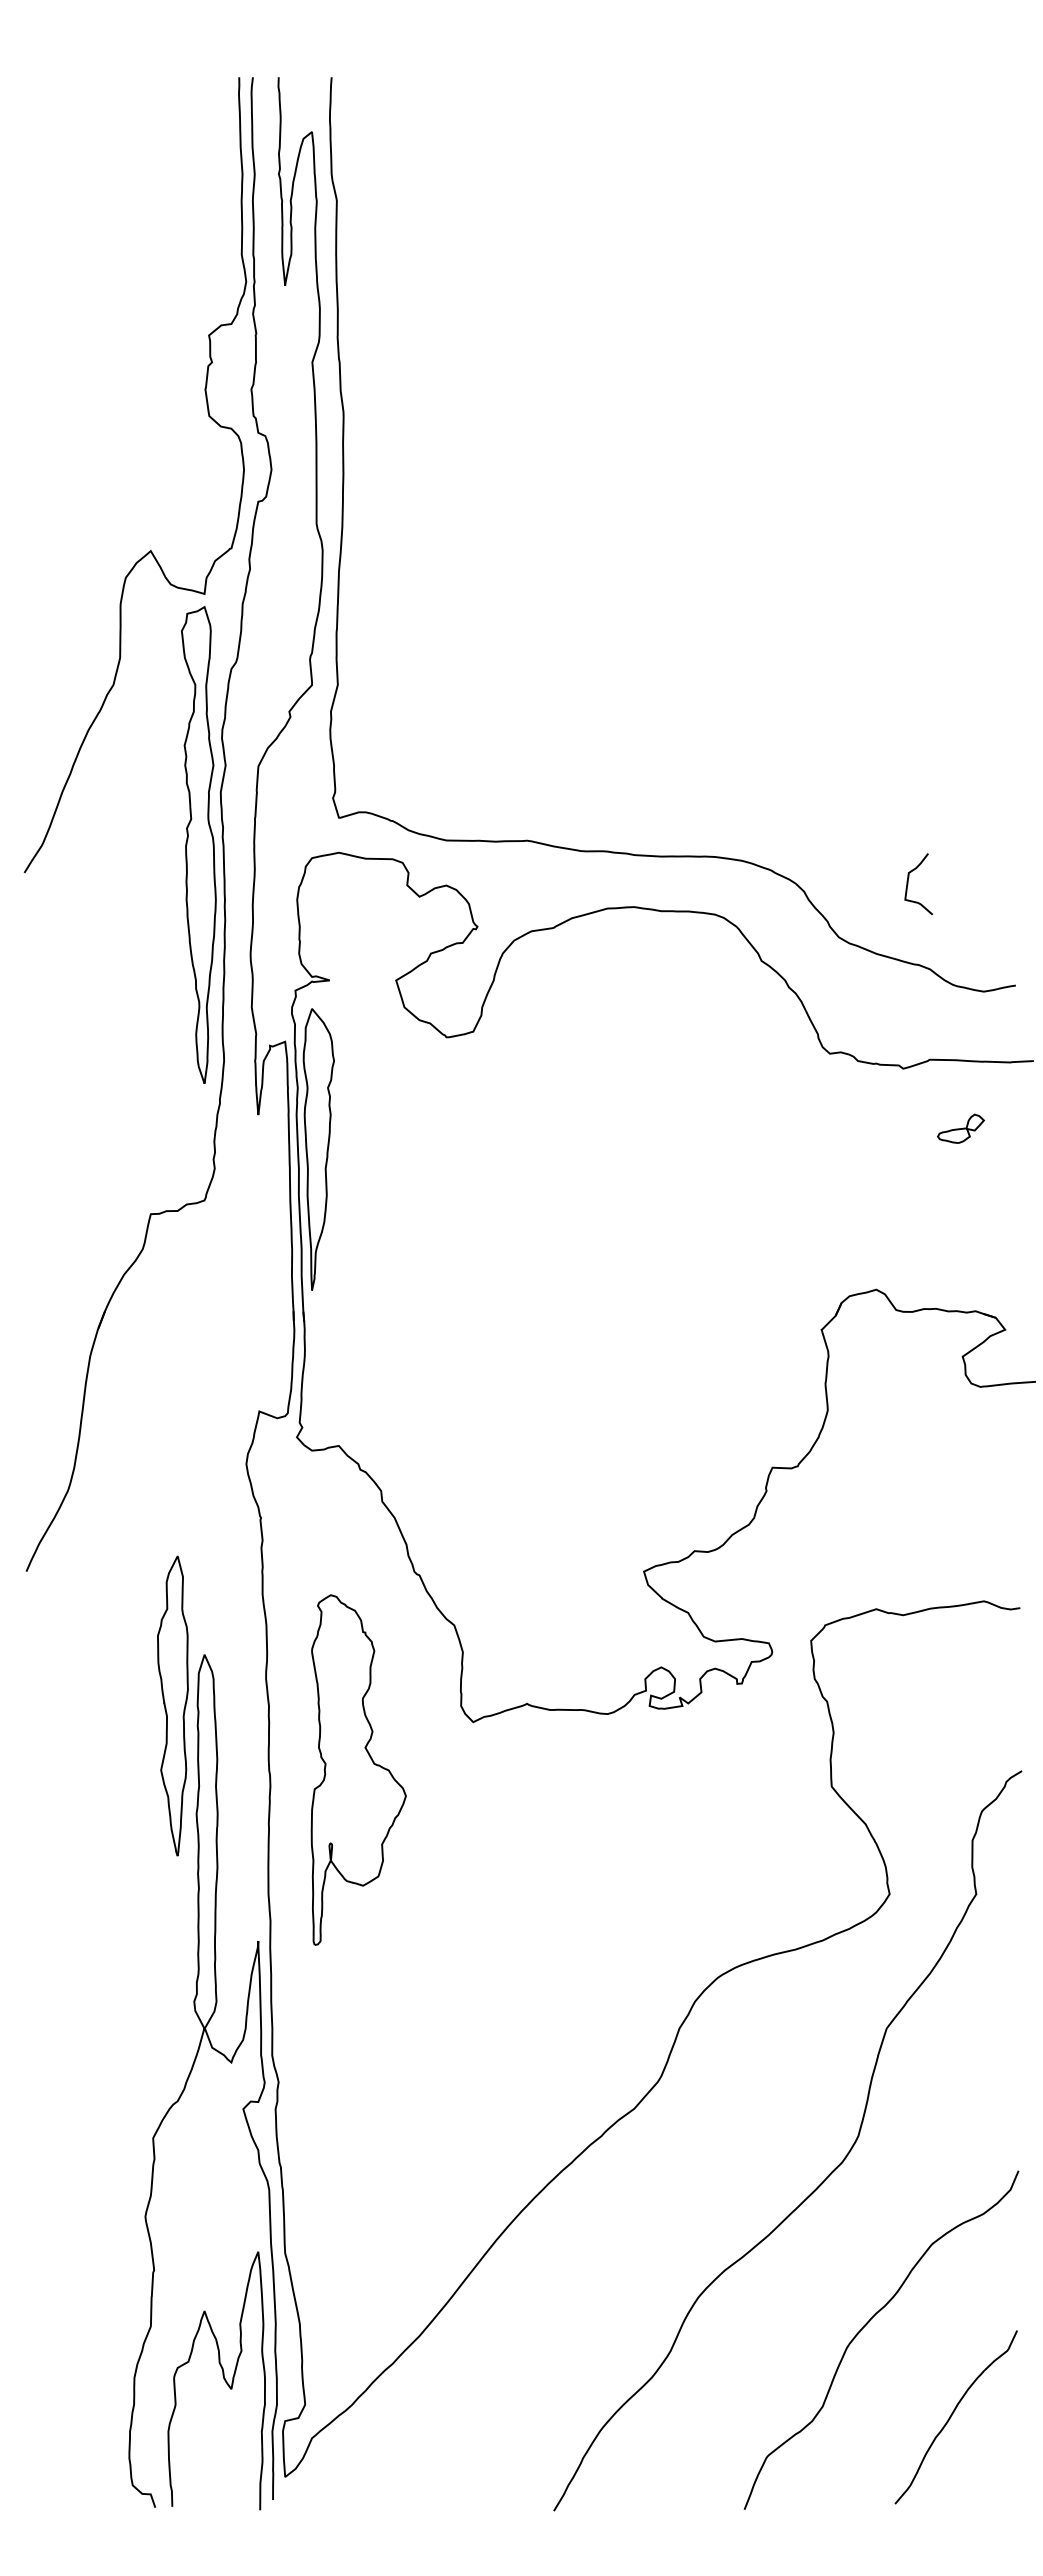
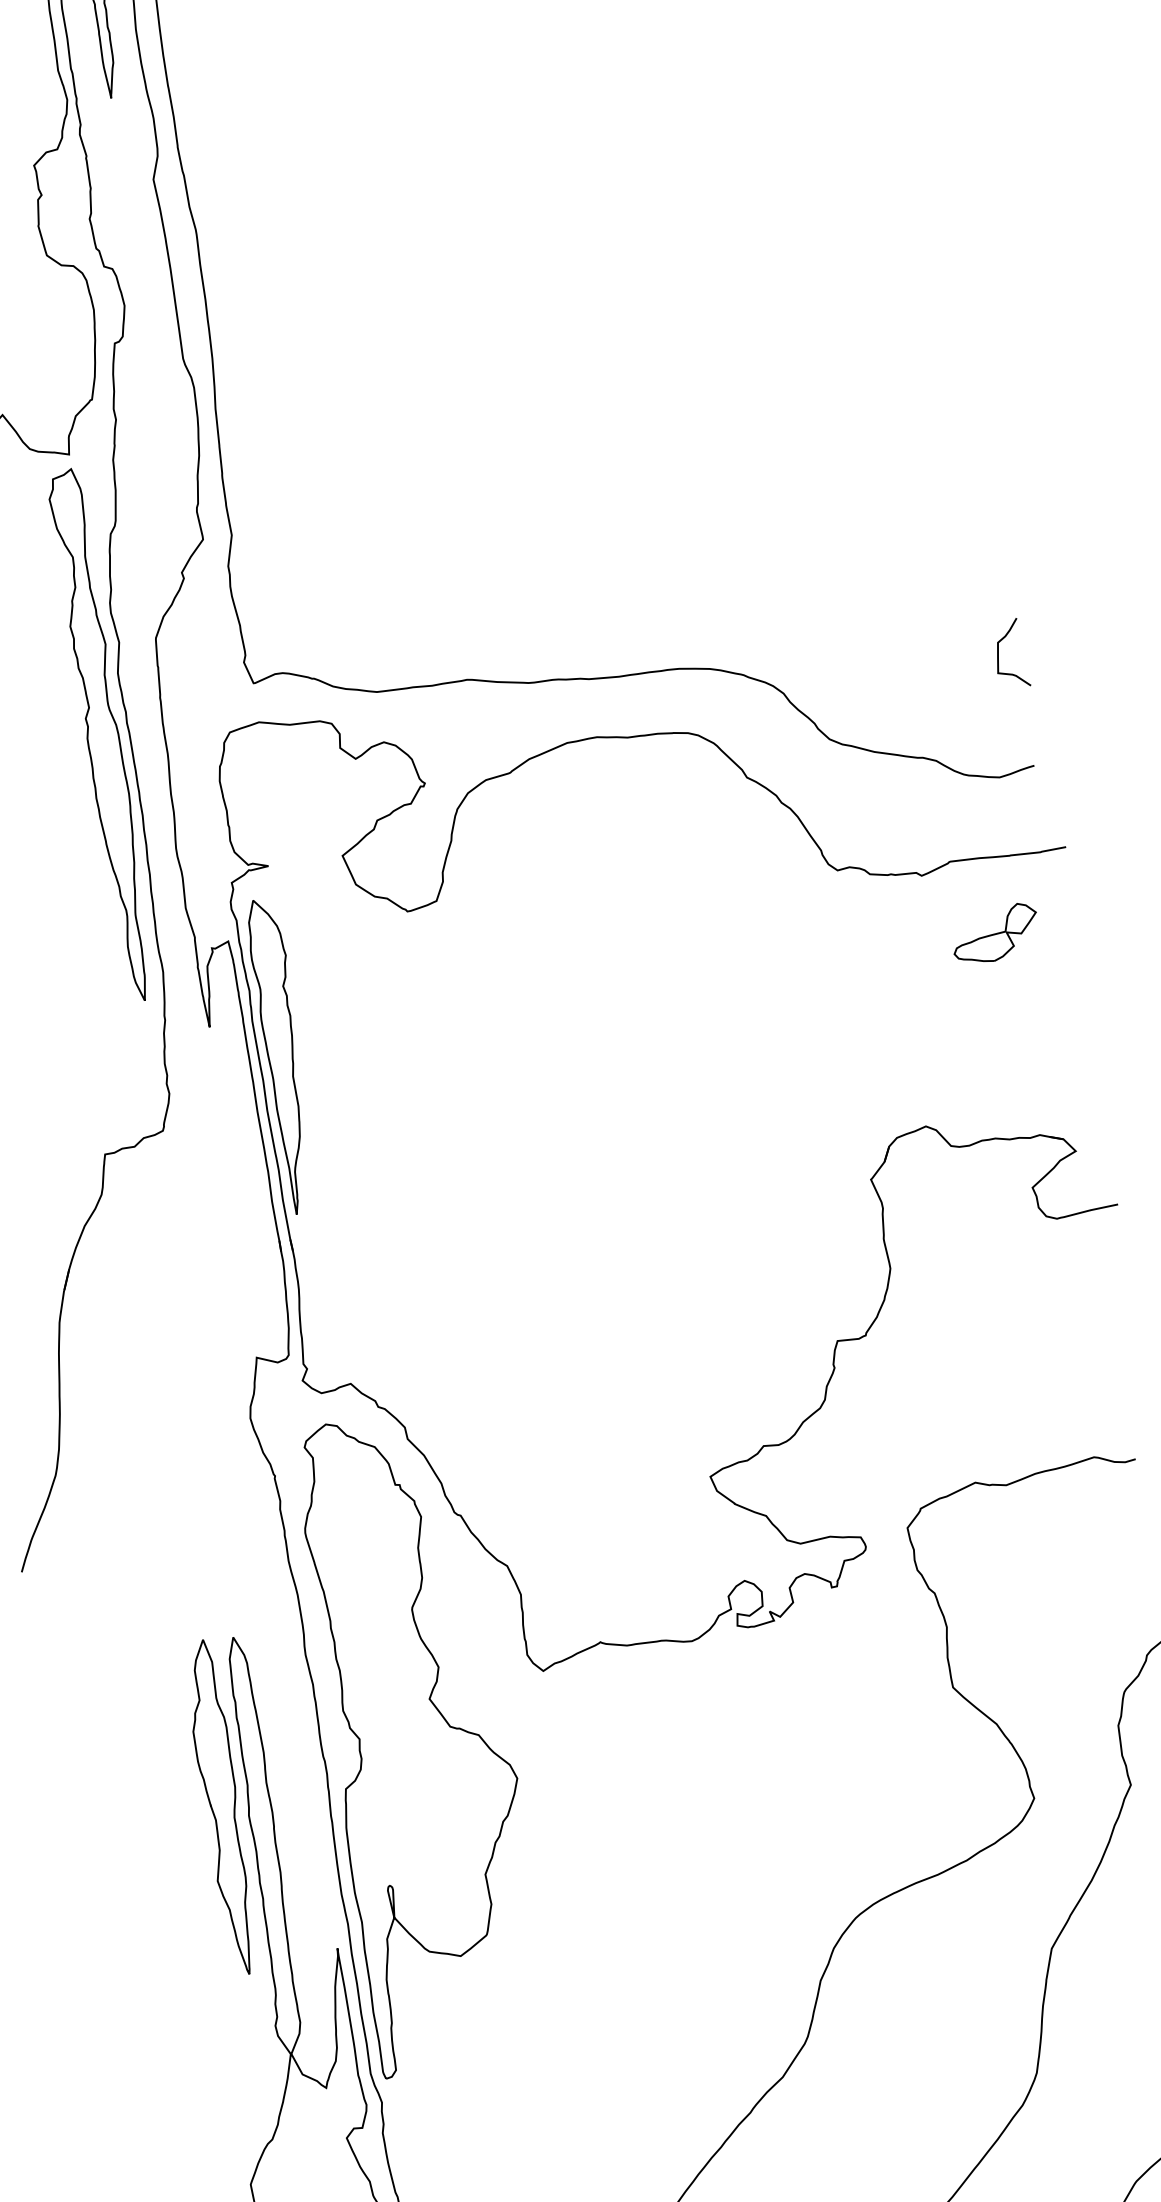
curve: (908, 884) -> (999, 655), moved
part: (960, 1128) -> (994, 933), size x1.67
part: (172, 1705) -> (220, 1807), moved
part: (358, 1769) -> (422, 1741), size x1.67

